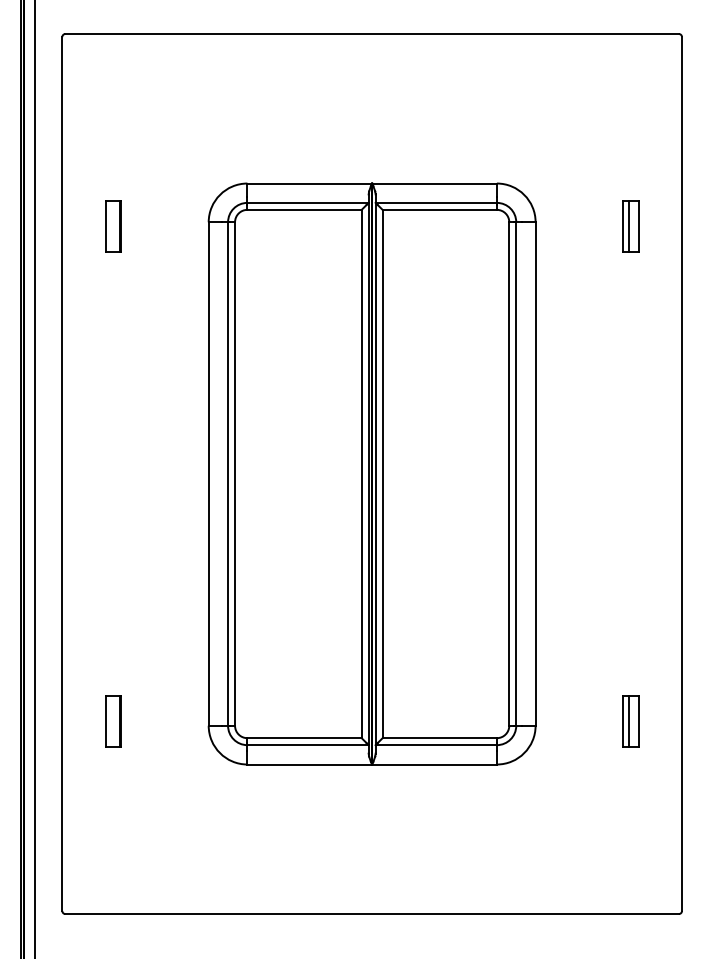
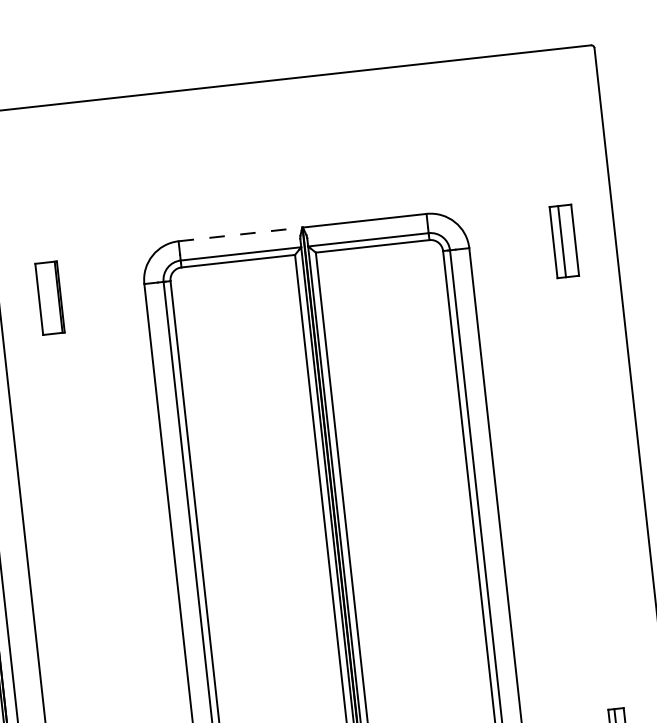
line: (310, 183) -> (241, 234), solid -> dashed
part: (113, 226) -> (50, 298), size x1.4
part: (630, 226) -> (564, 241), size x1.4

